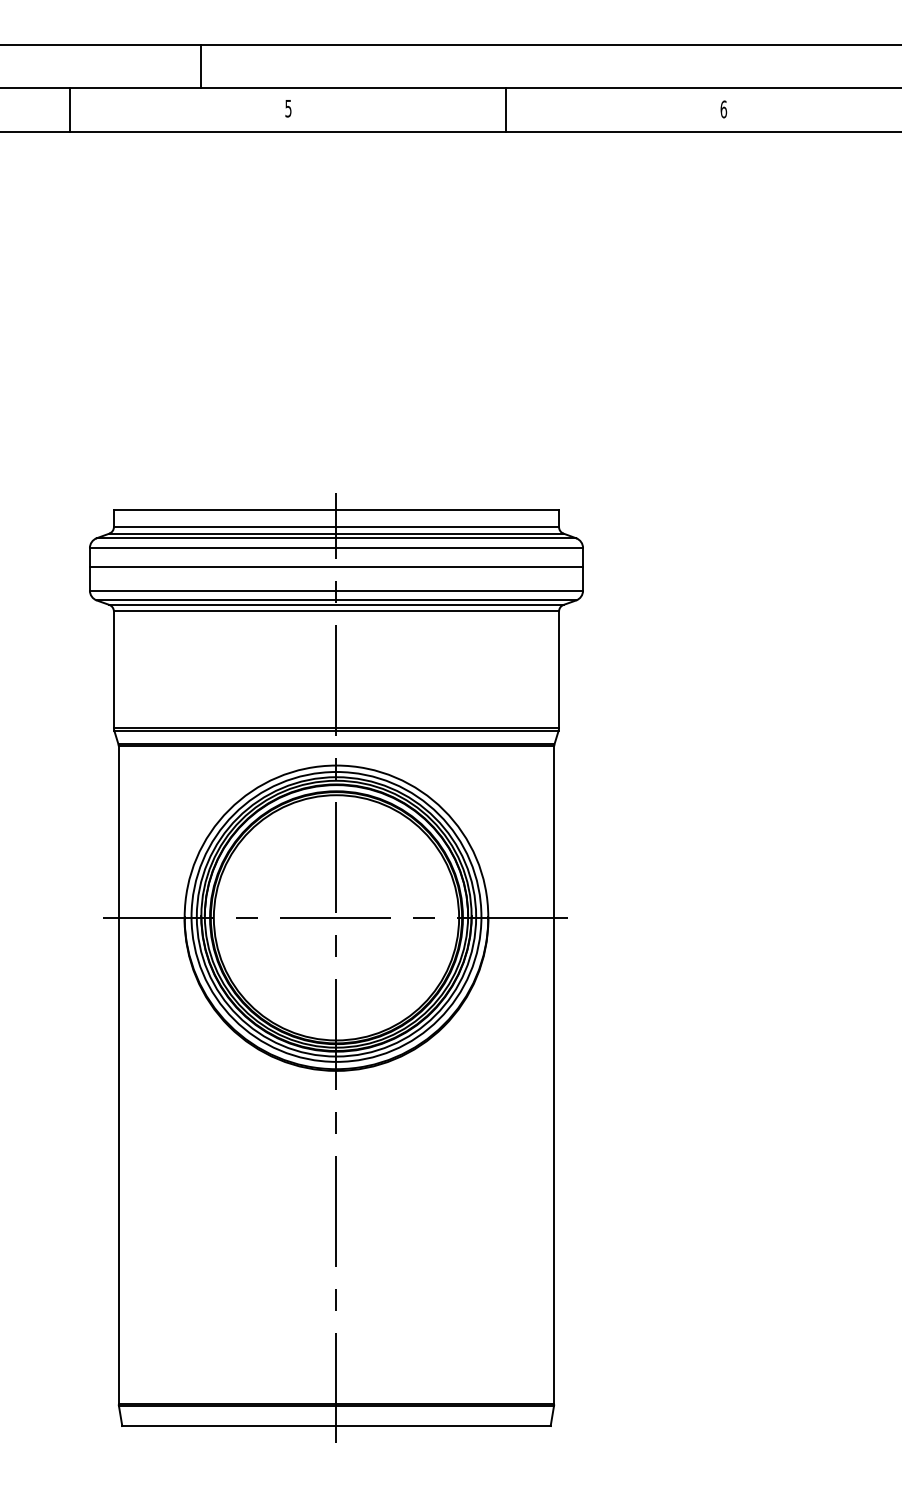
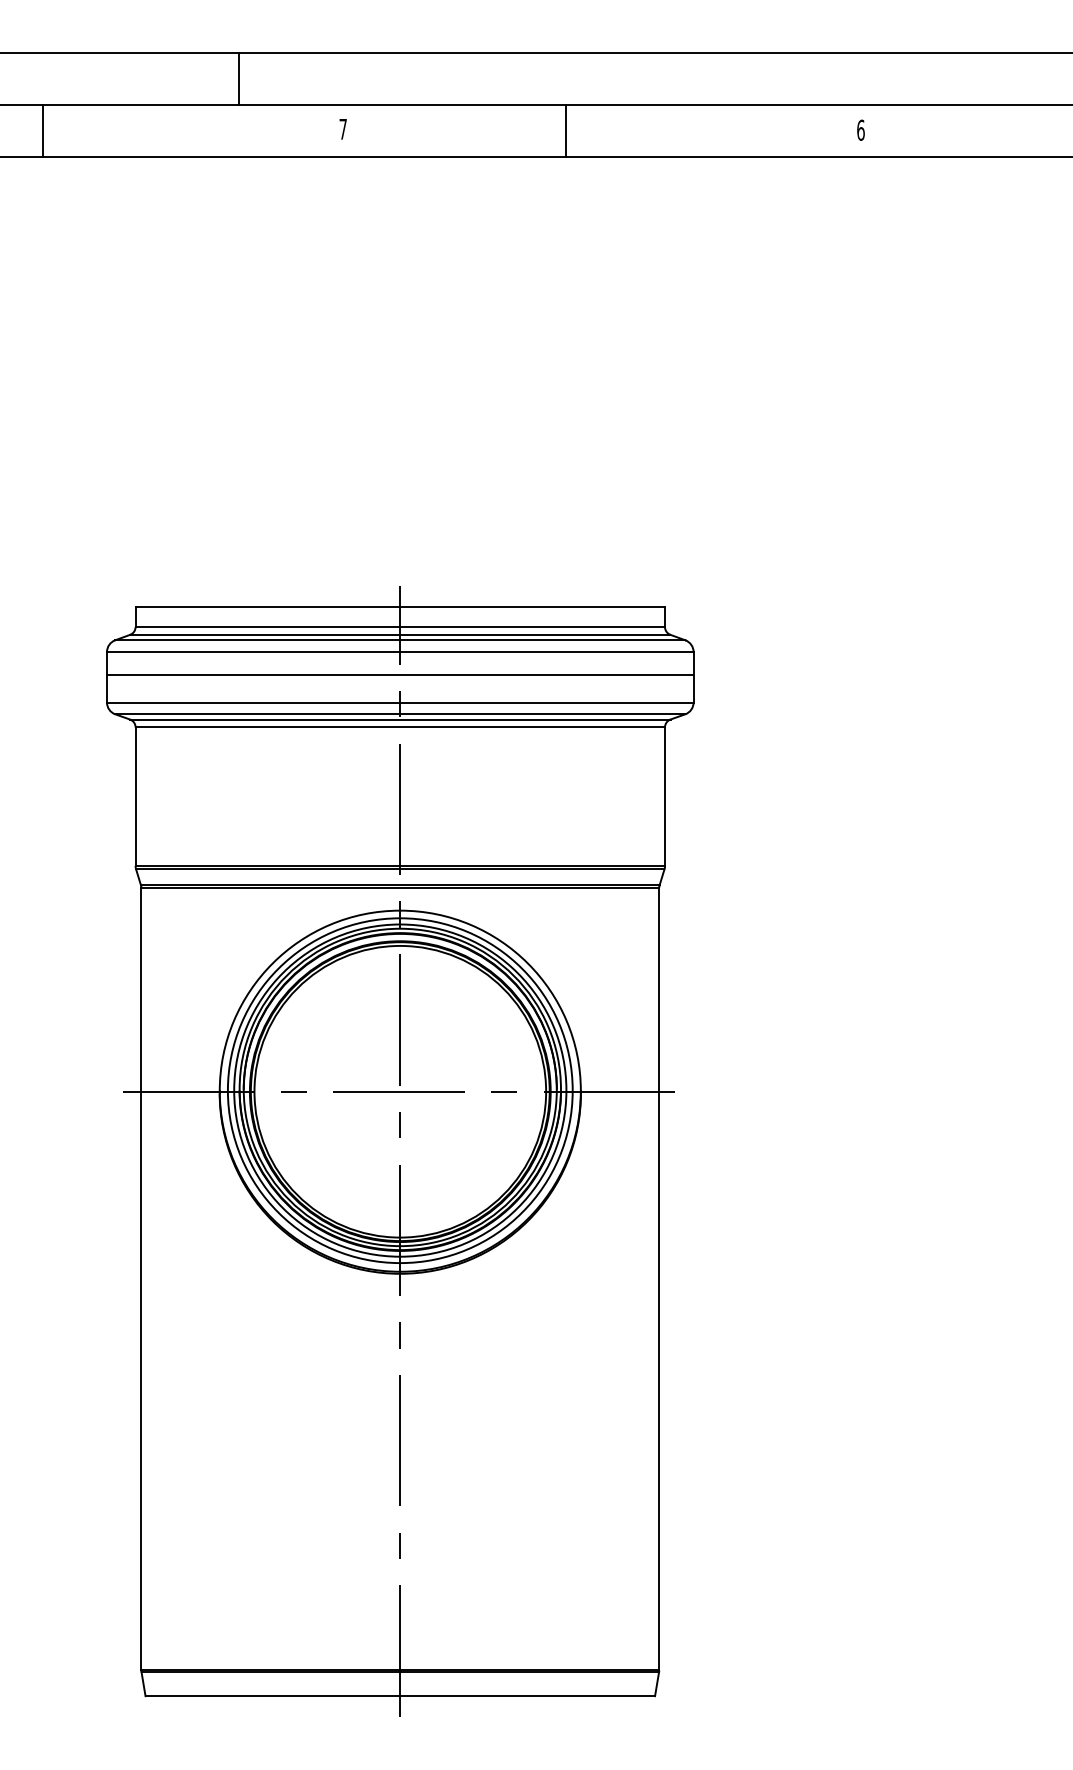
text: (287, 108) -> (342, 129), 5 -> 7
line: (70, 109) -> (42, 130), moved
line: (505, 109) -> (565, 130), moved

